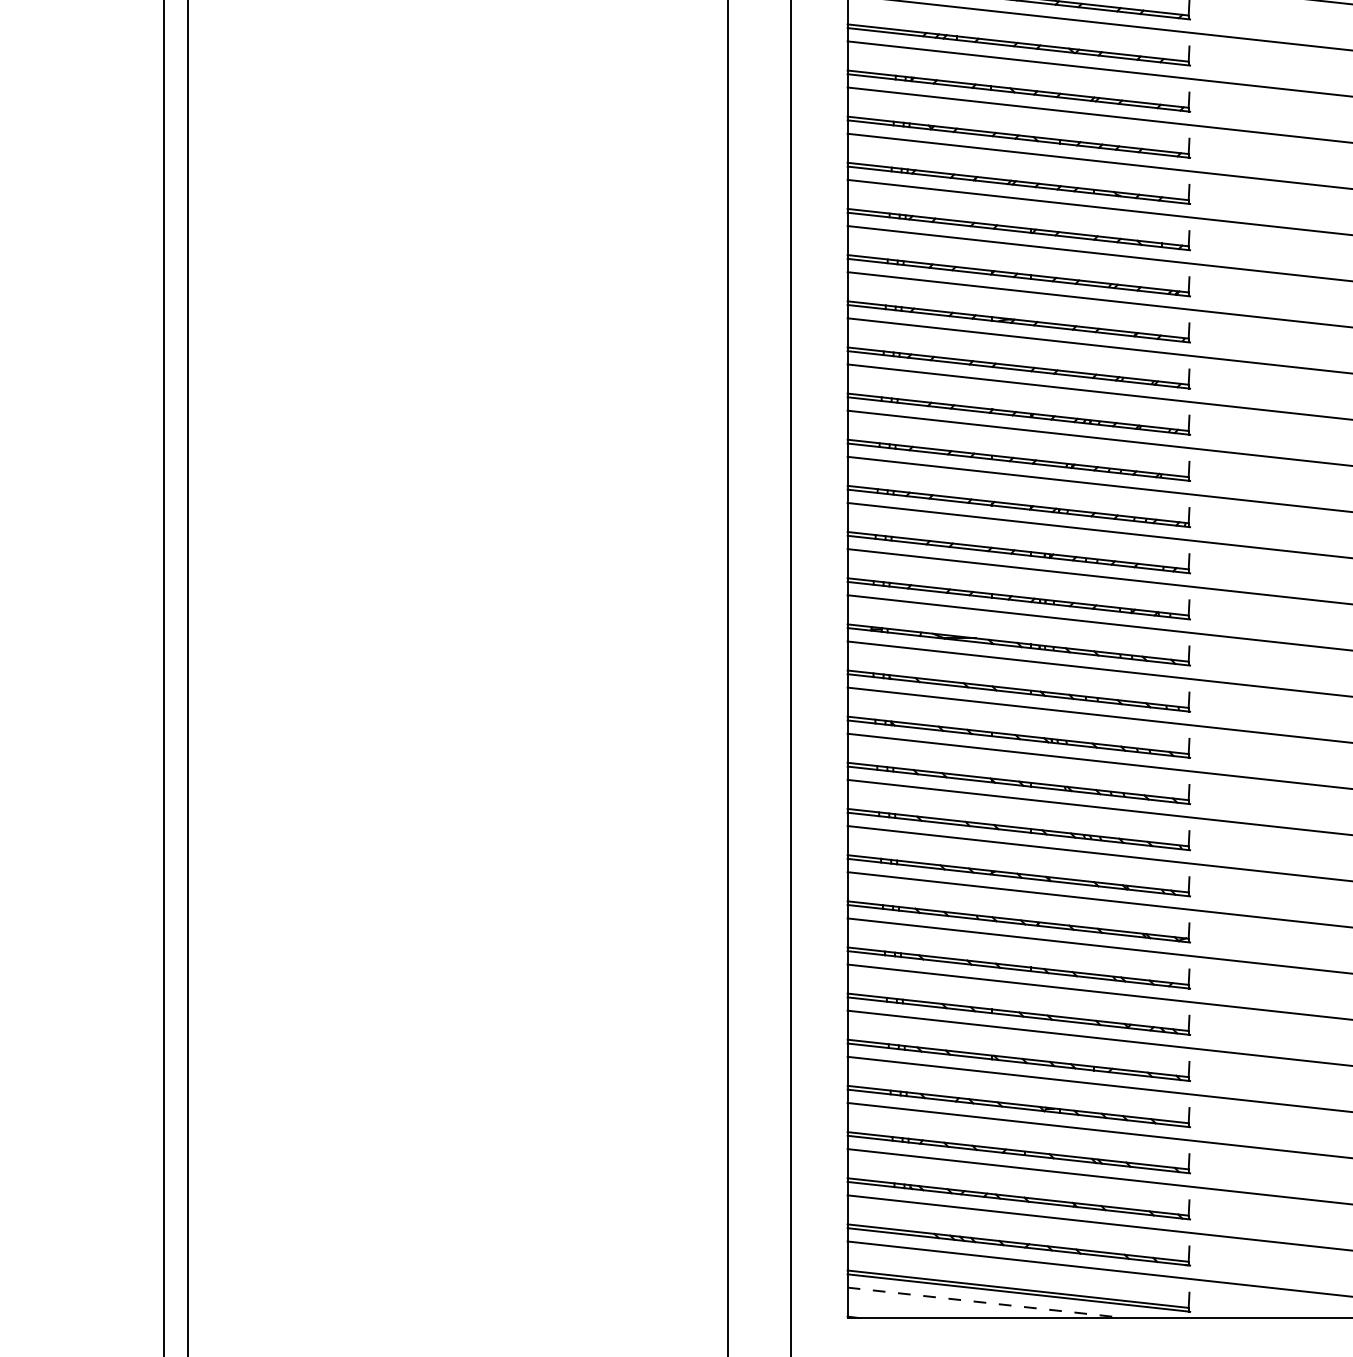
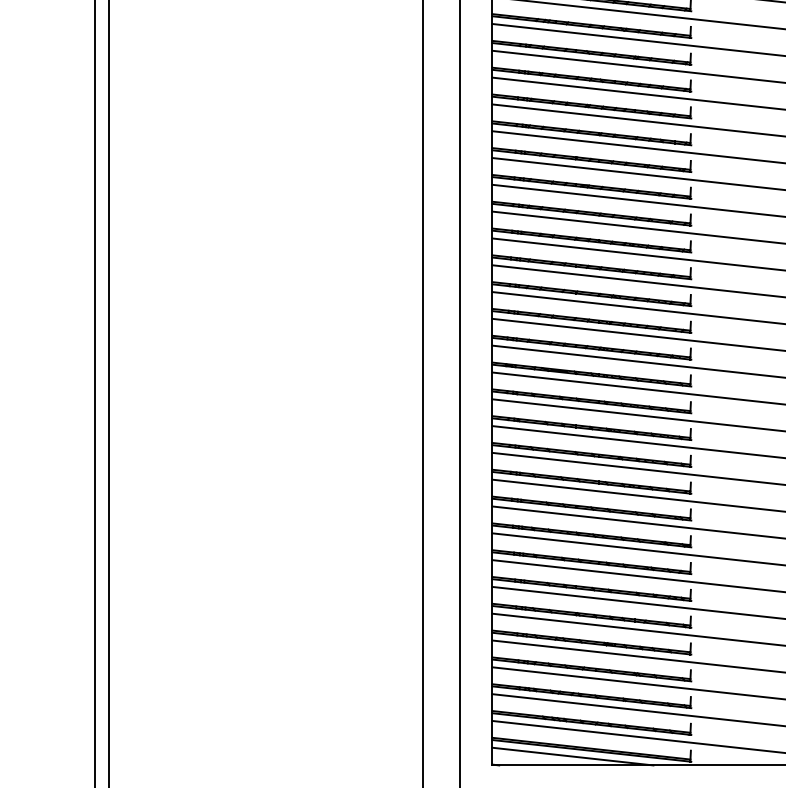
line: (987, 1302) -> (573, 756), dashed -> solid

